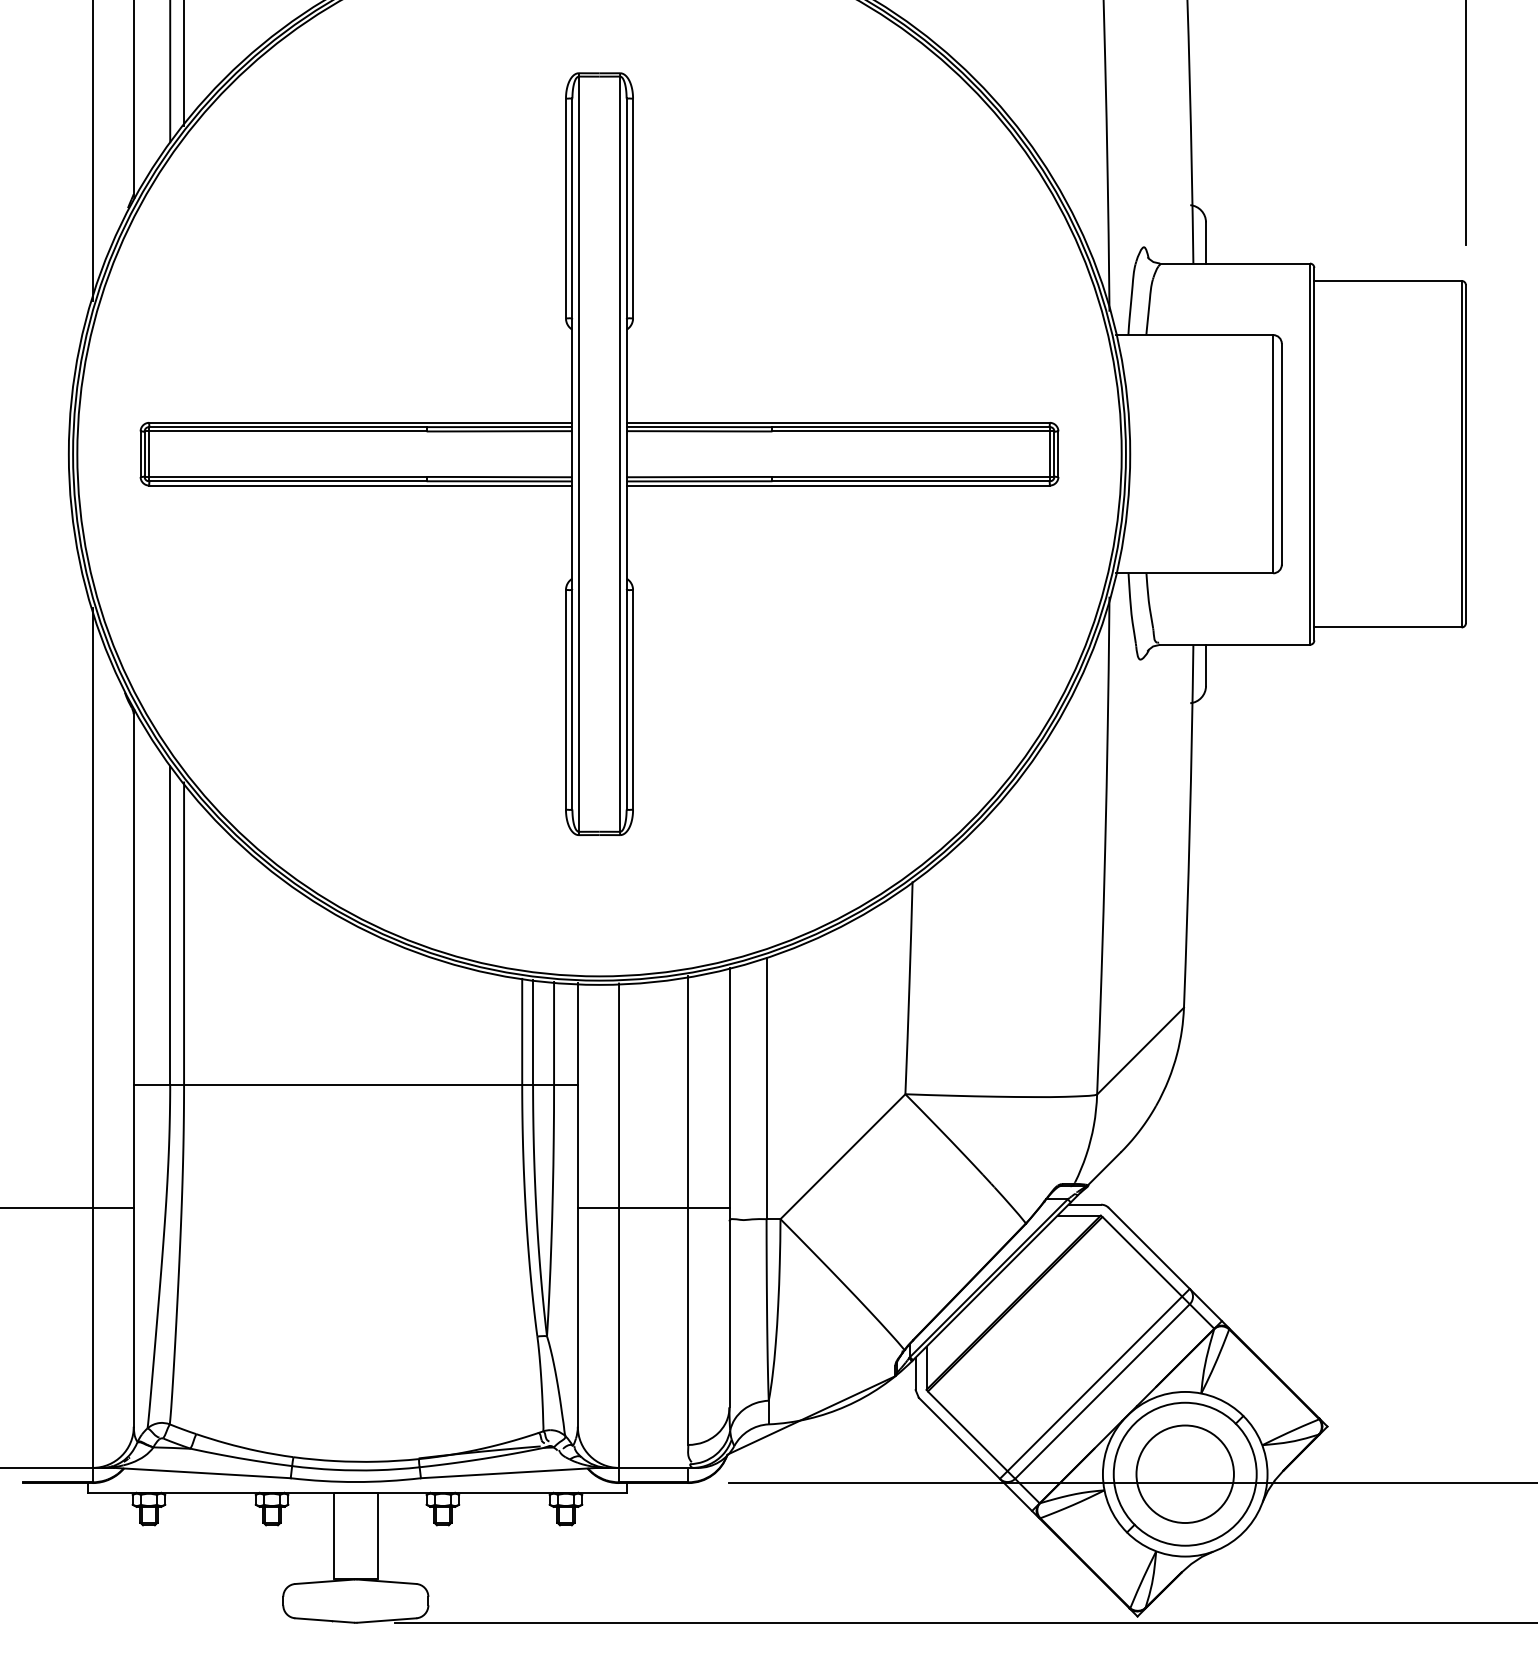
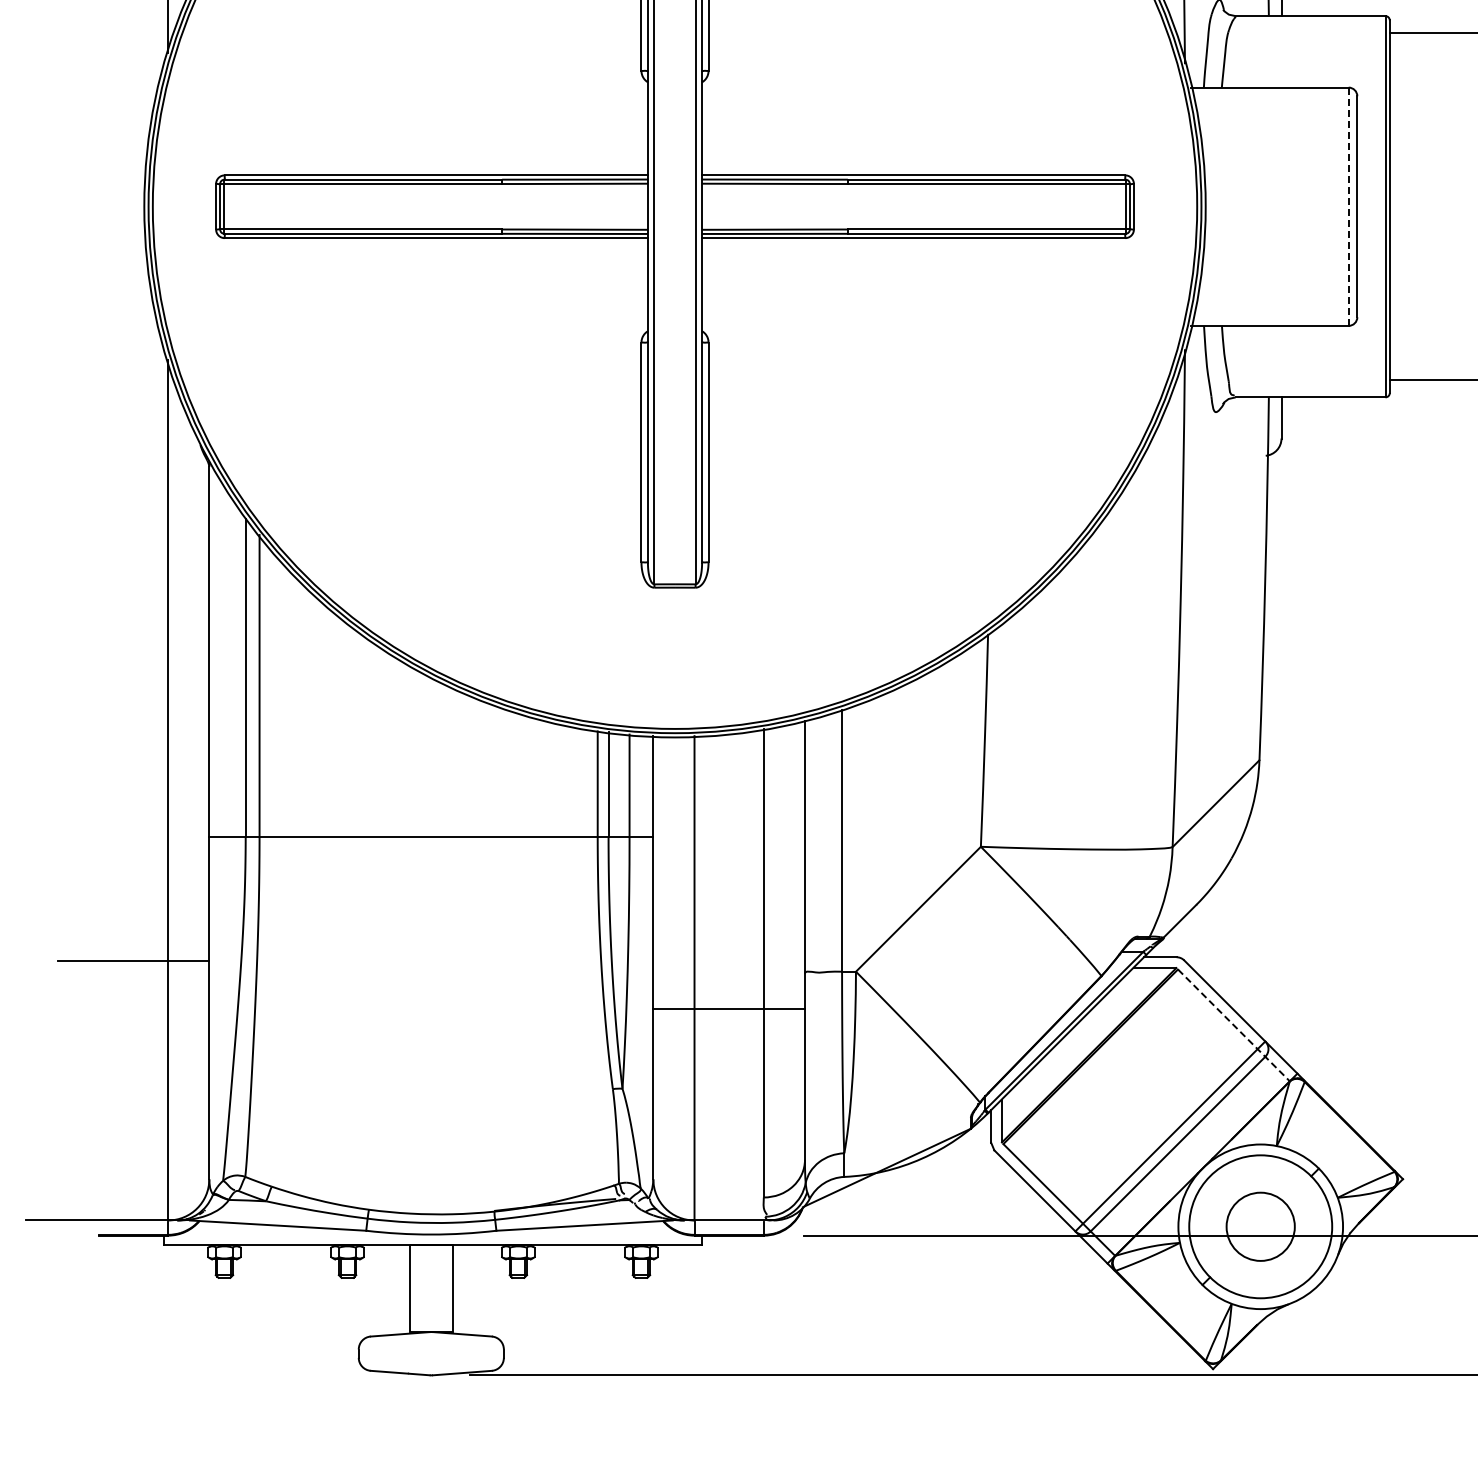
line: (1273, 453) -> (1348, 206), solid -> dashed
line: (653, 1208) -> (728, 1009), moved
line: (1158, 1272) -> (1233, 1025), solid -> dashed
circle: (1184, 1474) -> (1259, 1227), size x0.7

